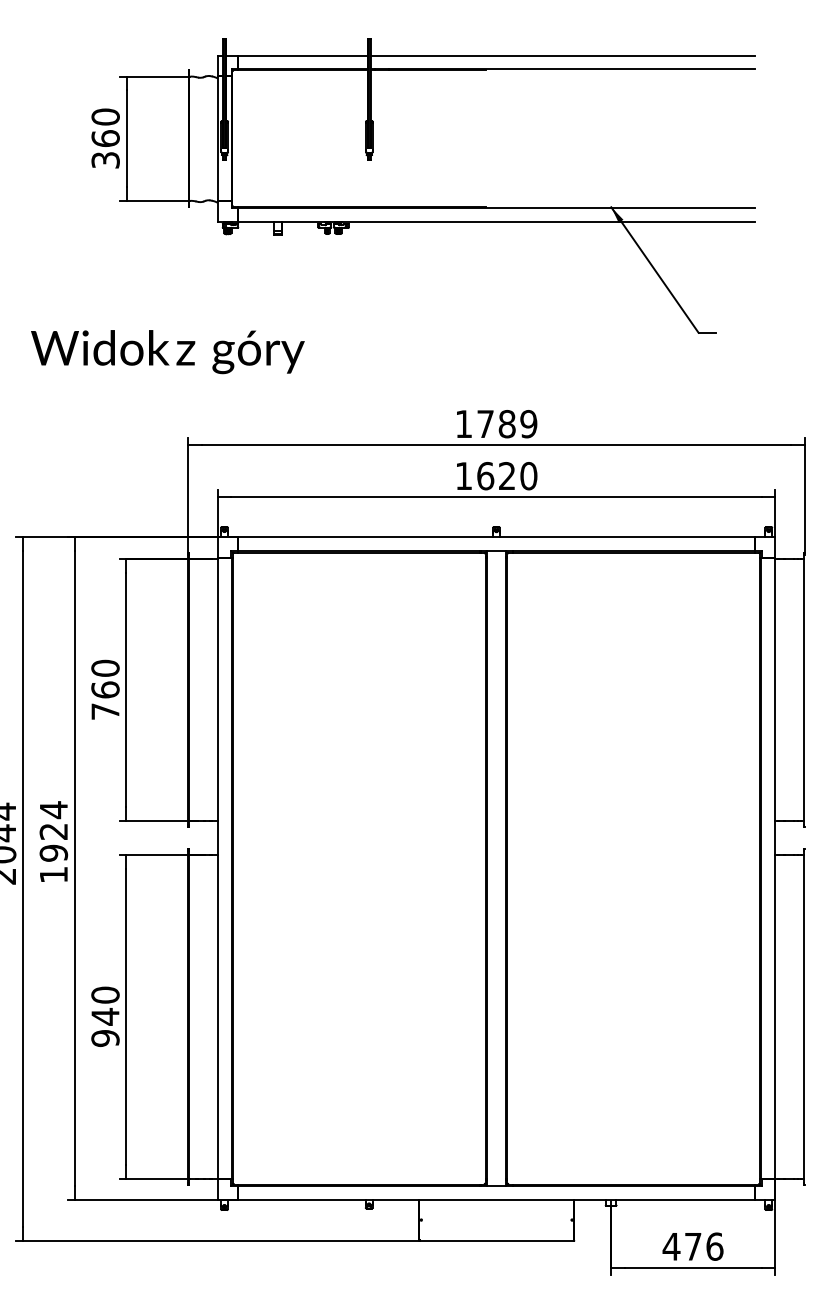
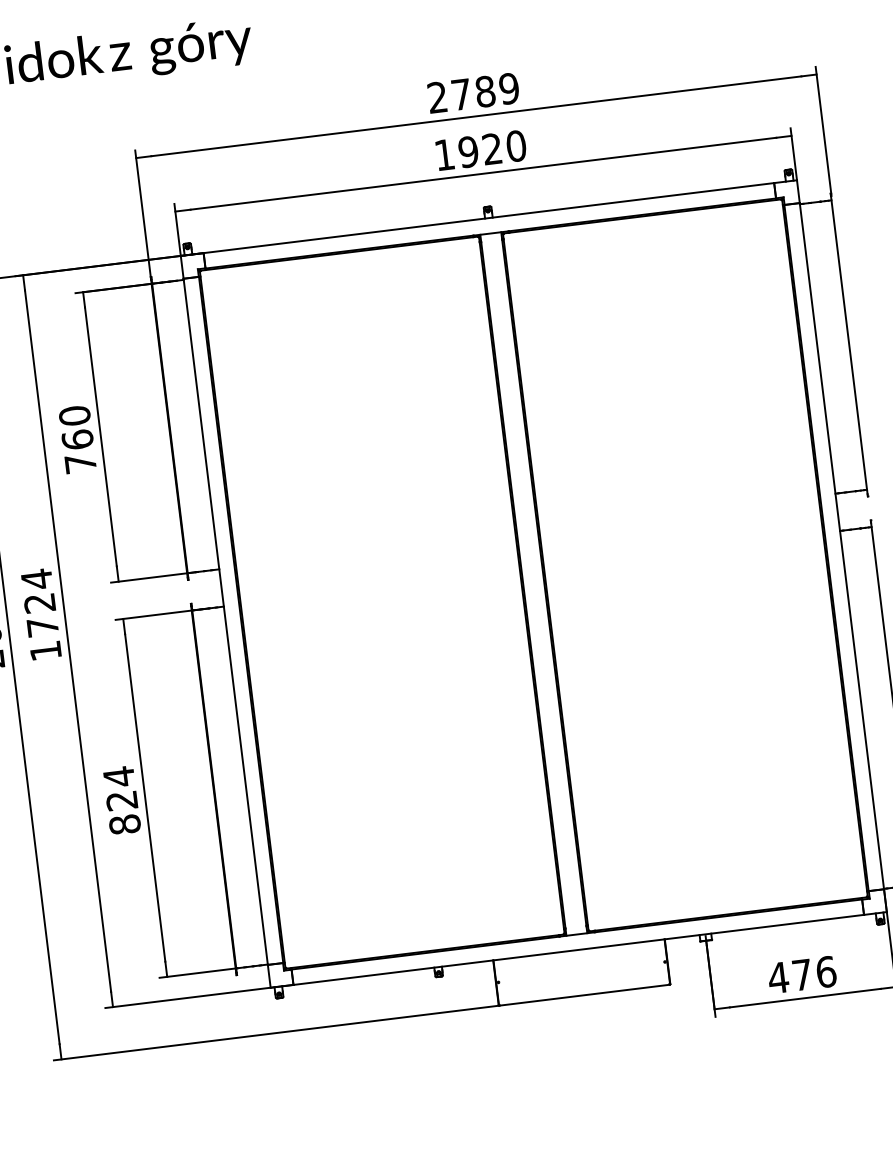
text: (463, 423) -> (437, 96), 1789 -> 2789
text: (485, 476) -> (468, 152), 1620 -> 1920
text: (53, 852) -> (42, 626), 1924 -> 1724
text: (105, 1016) -> (122, 800), 940 -> 824

